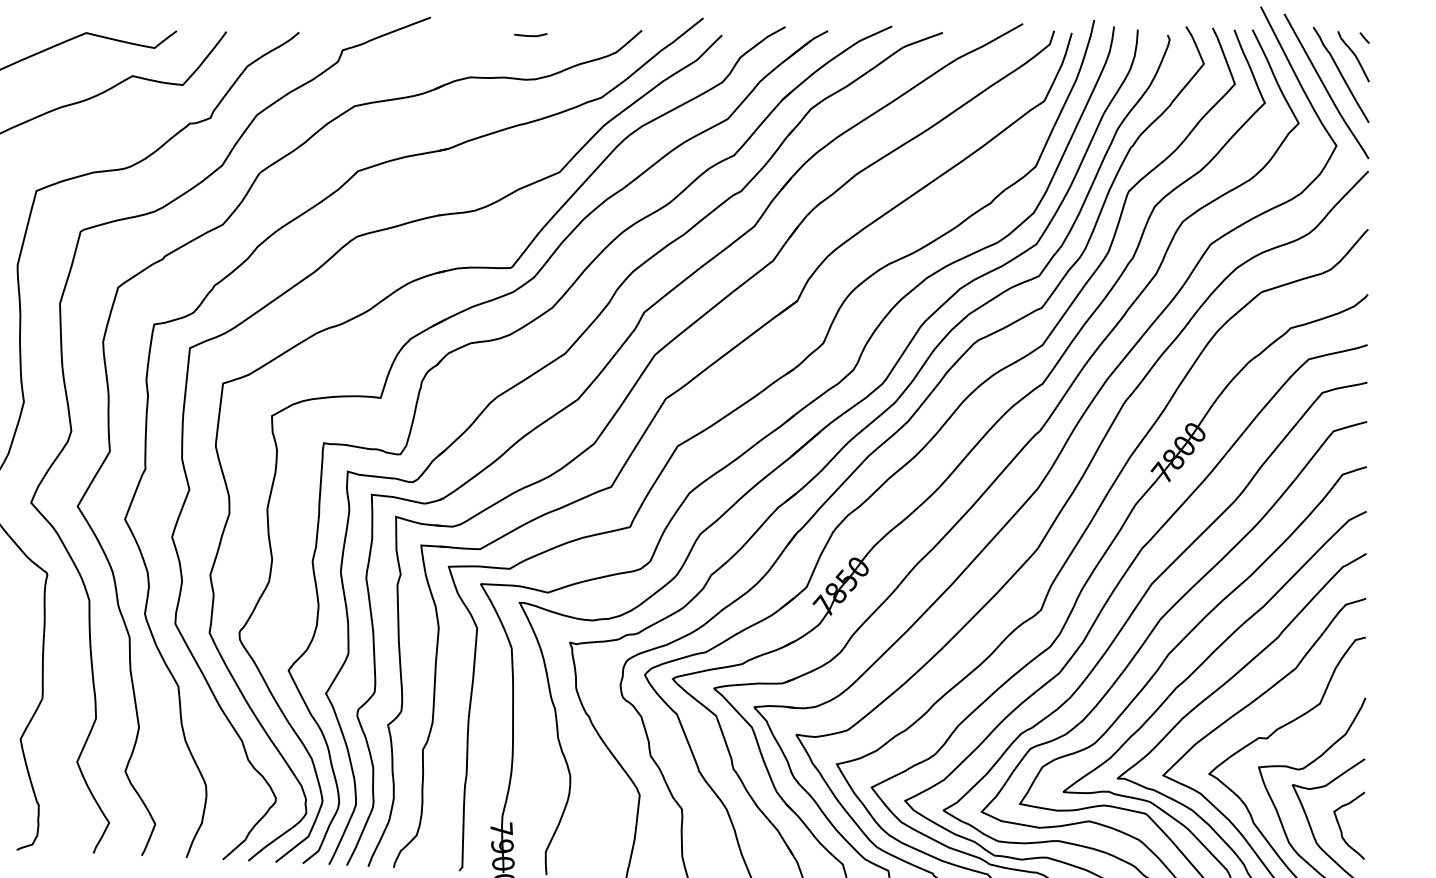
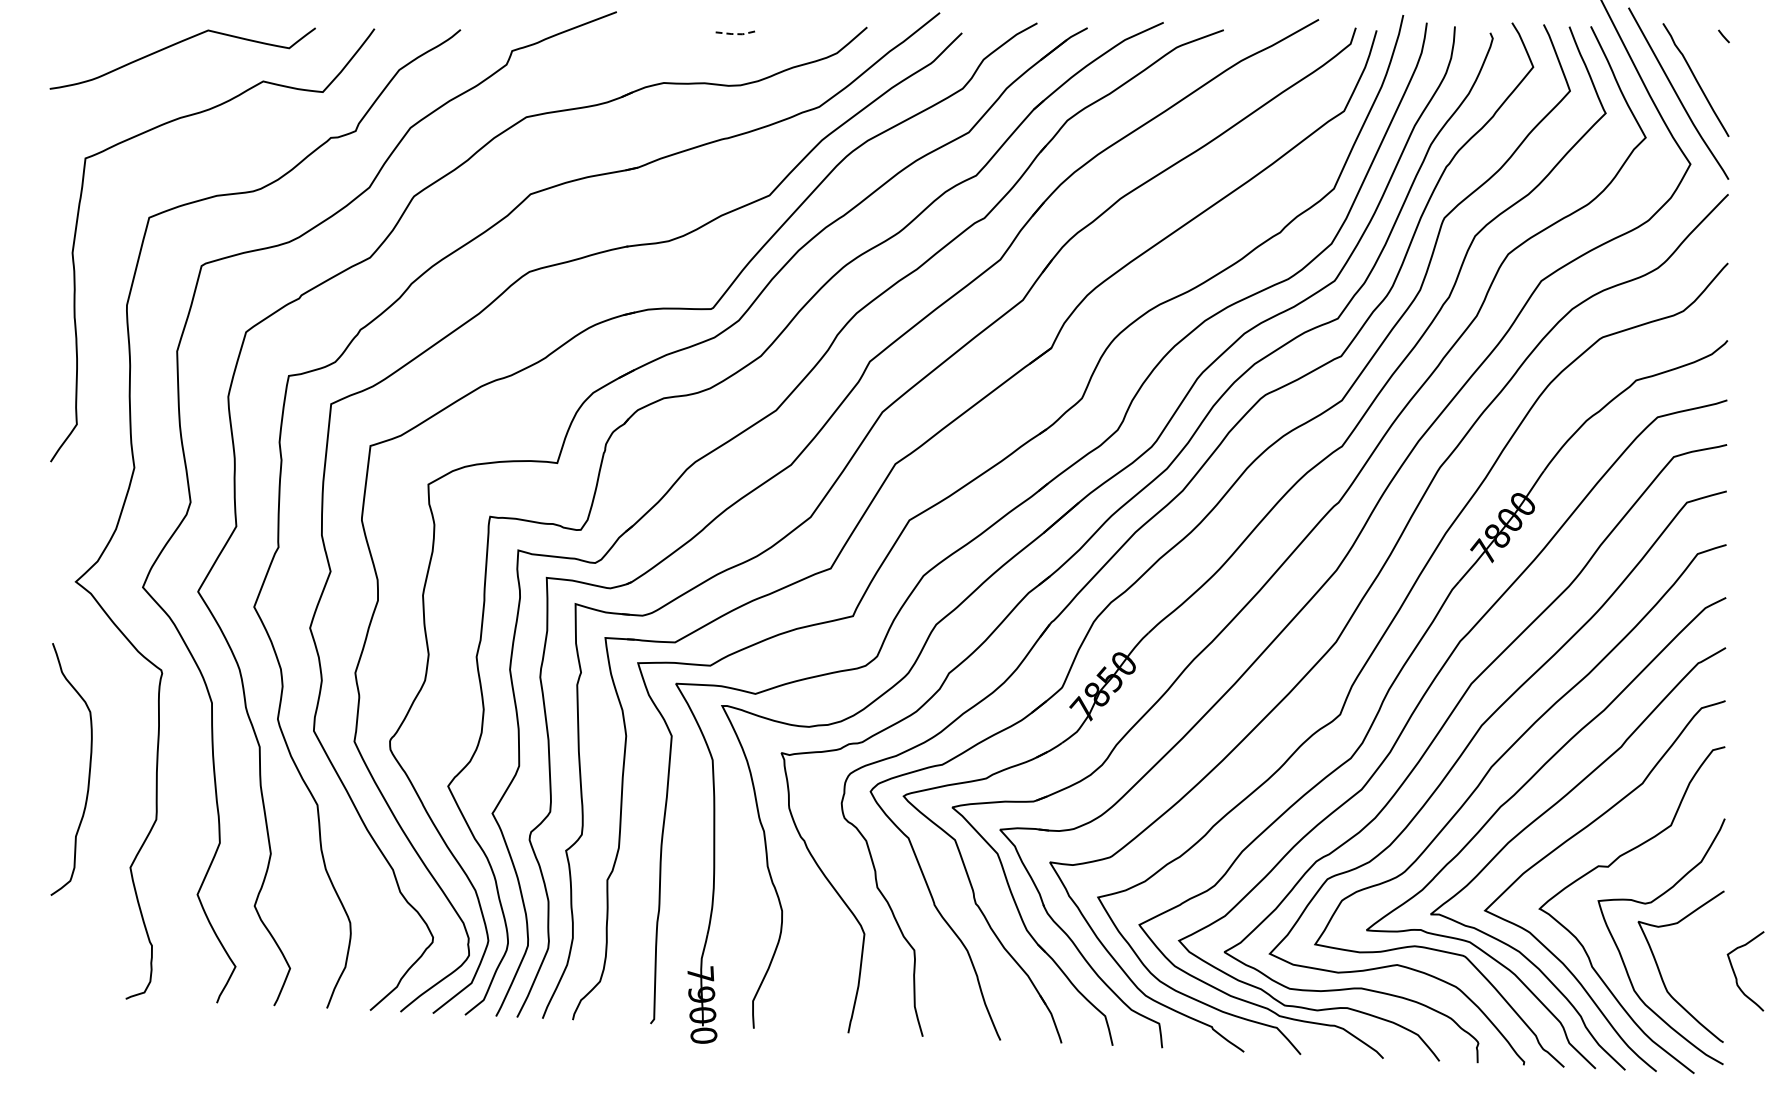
line: (530, 36) -> (734, 34), solid -> dashed
curve: (1355, 56) -> (1712, 58), removed
curve: (1341, 829) -> (1736, 975), moved

